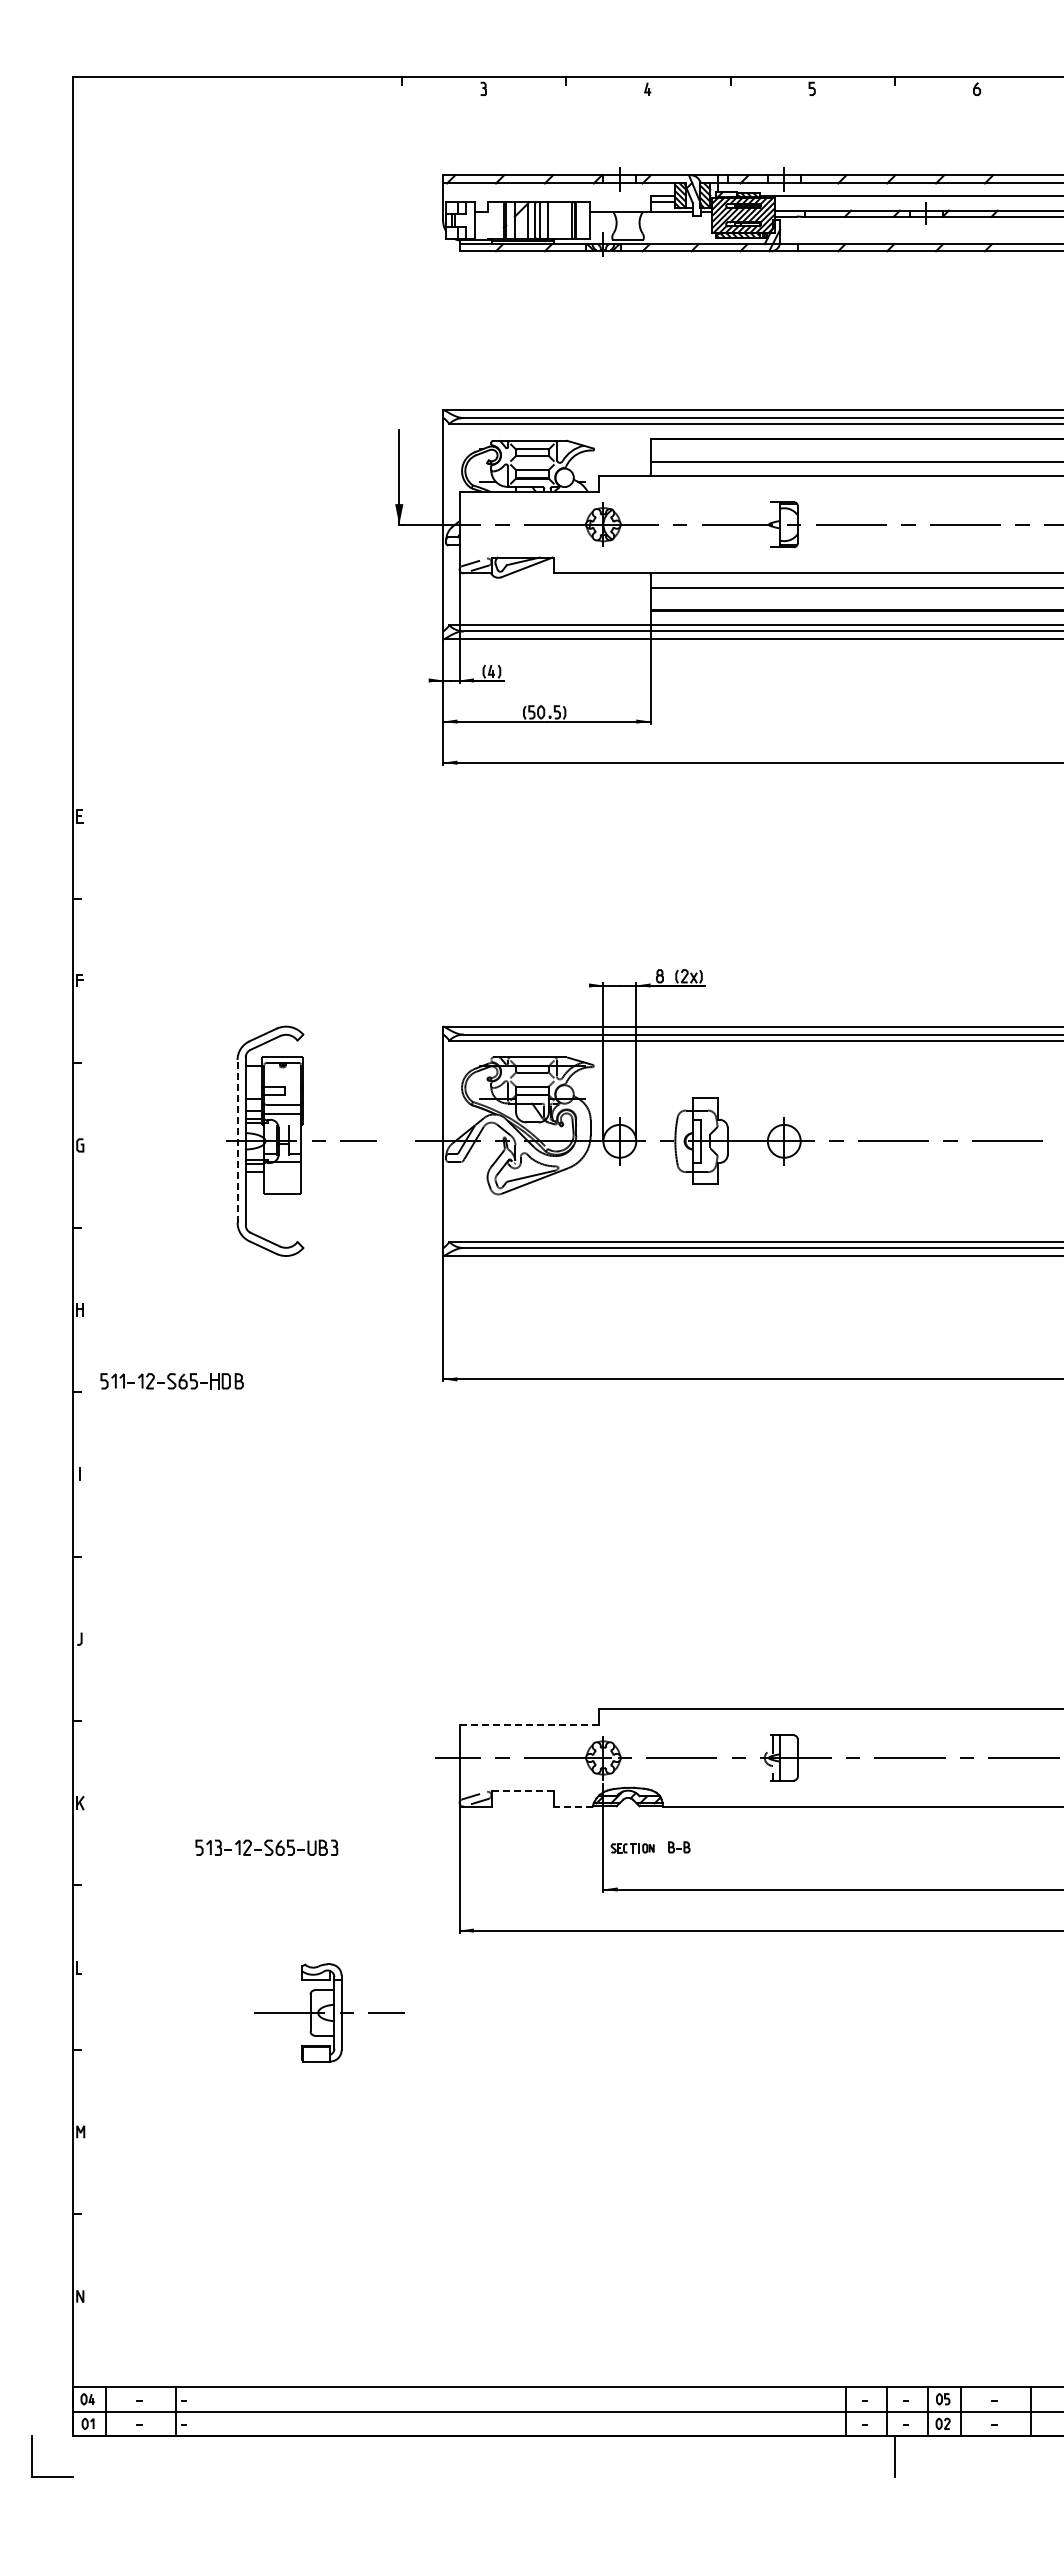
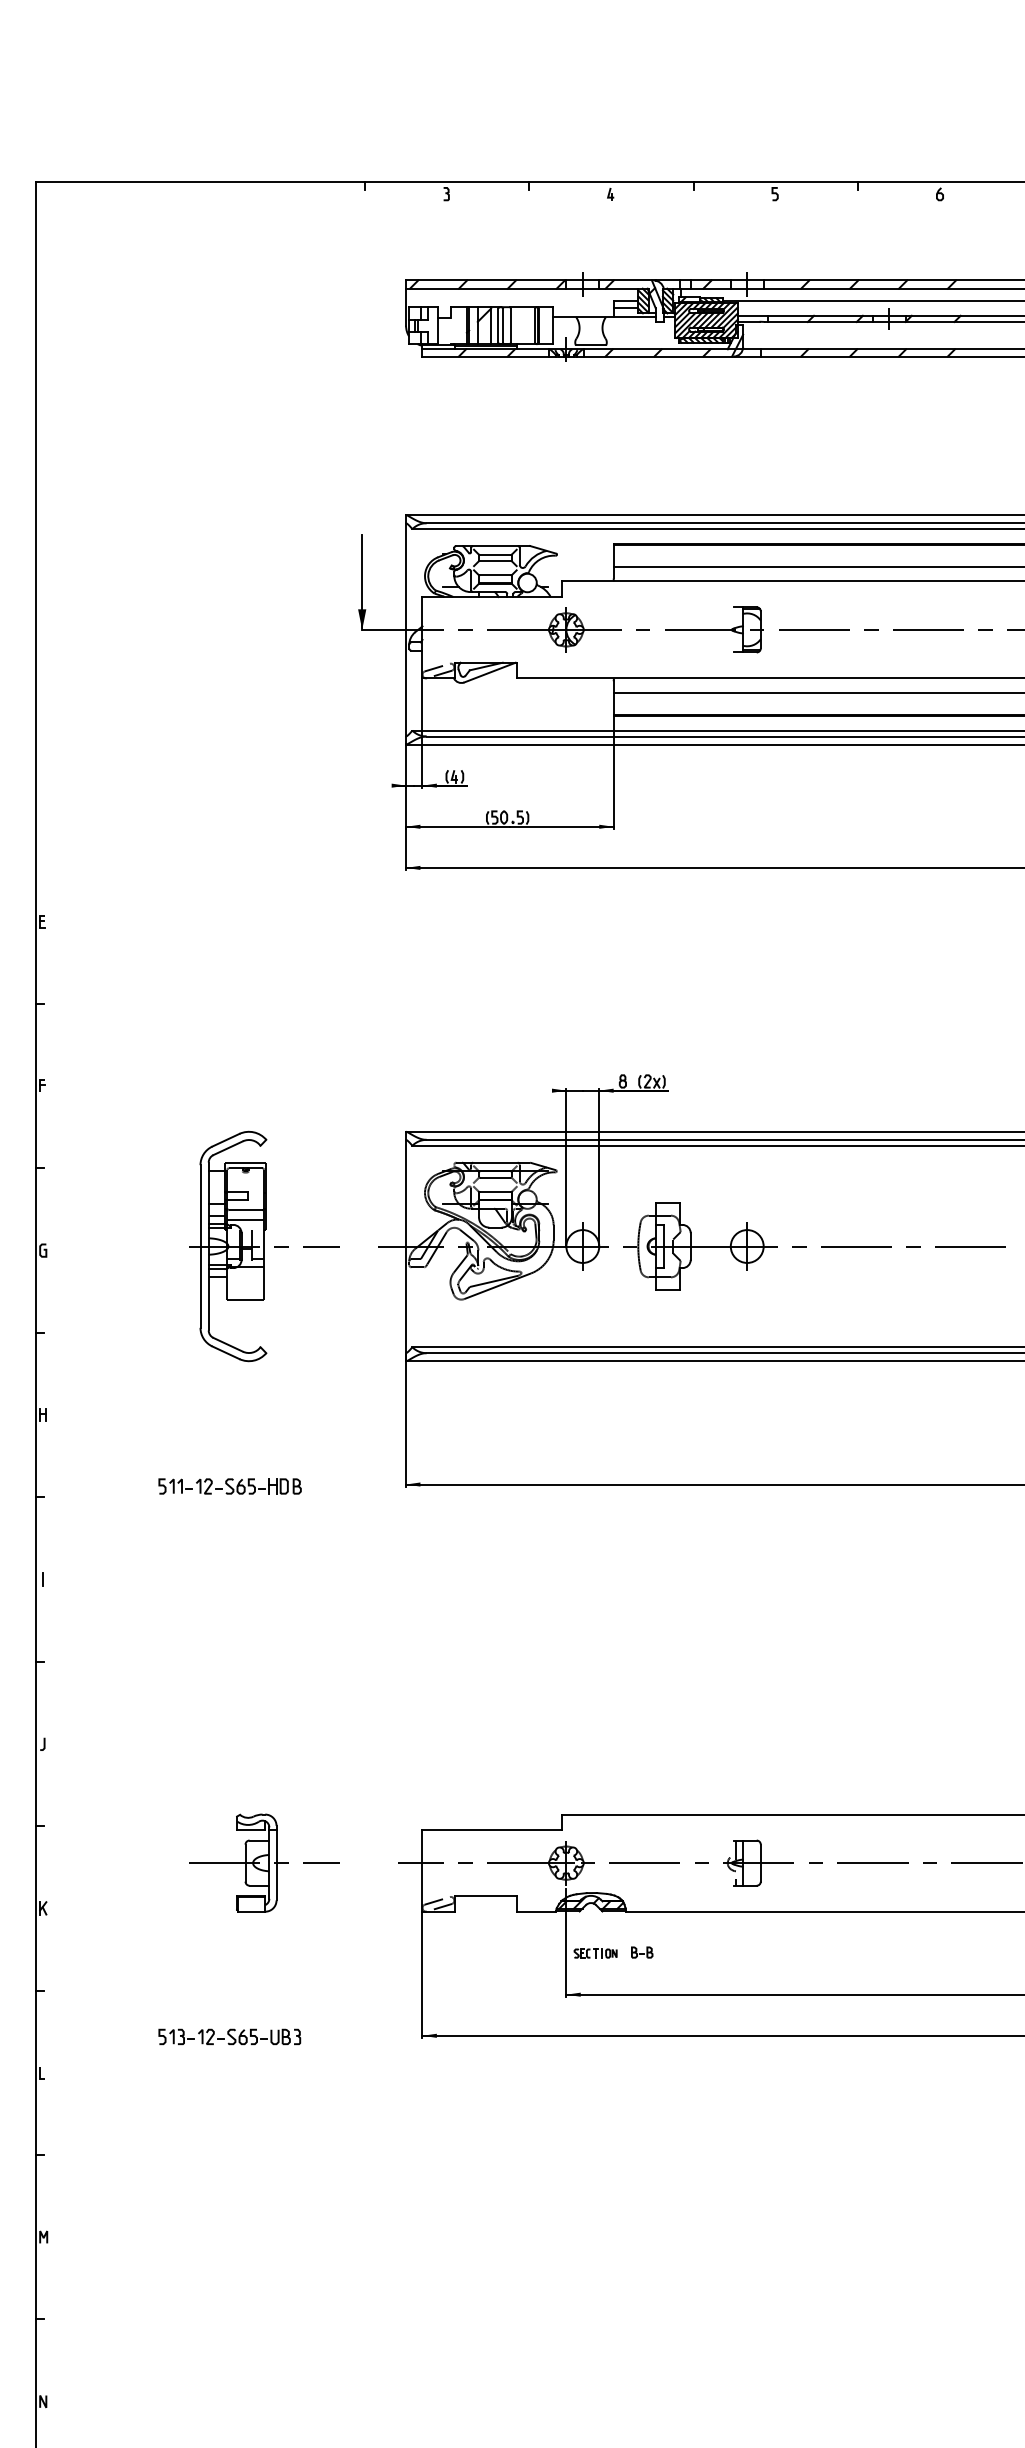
line: (237, 1140) -> (200, 1245), dashed -> solid
part: (171, 1381) -> (229, 1486), moved
line: (529, 1725) -> (492, 1830), dashed -> solid
line: (523, 1790) -> (486, 1895), dashed -> solid
line: (572, 1806) -> (535, 1911), dashed -> solid
part: (266, 1847) -> (229, 2036), moved
part: (329, 2012) -> (264, 1862), moved

